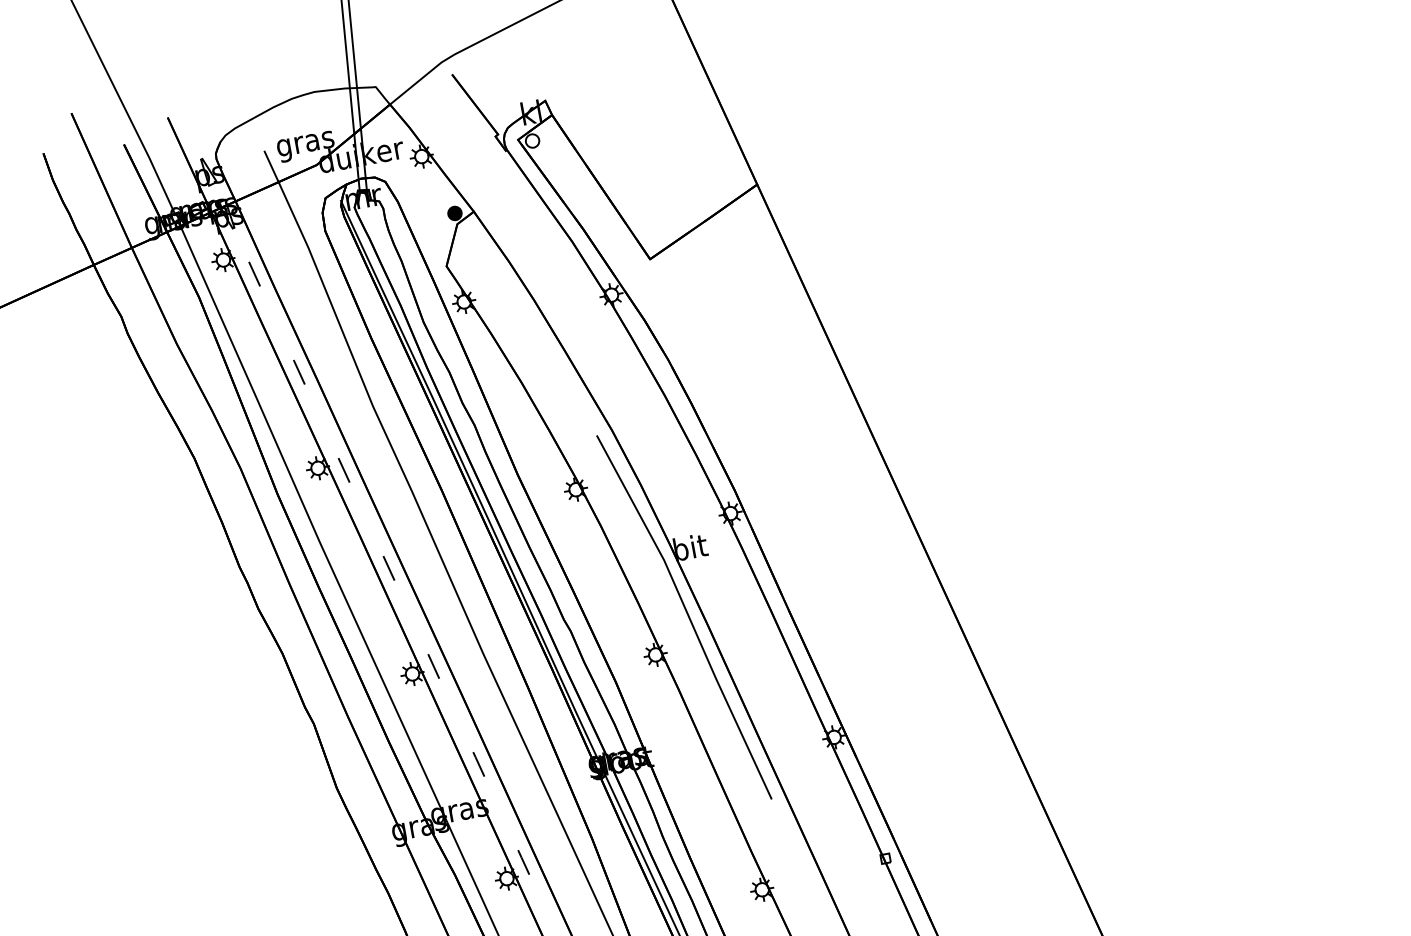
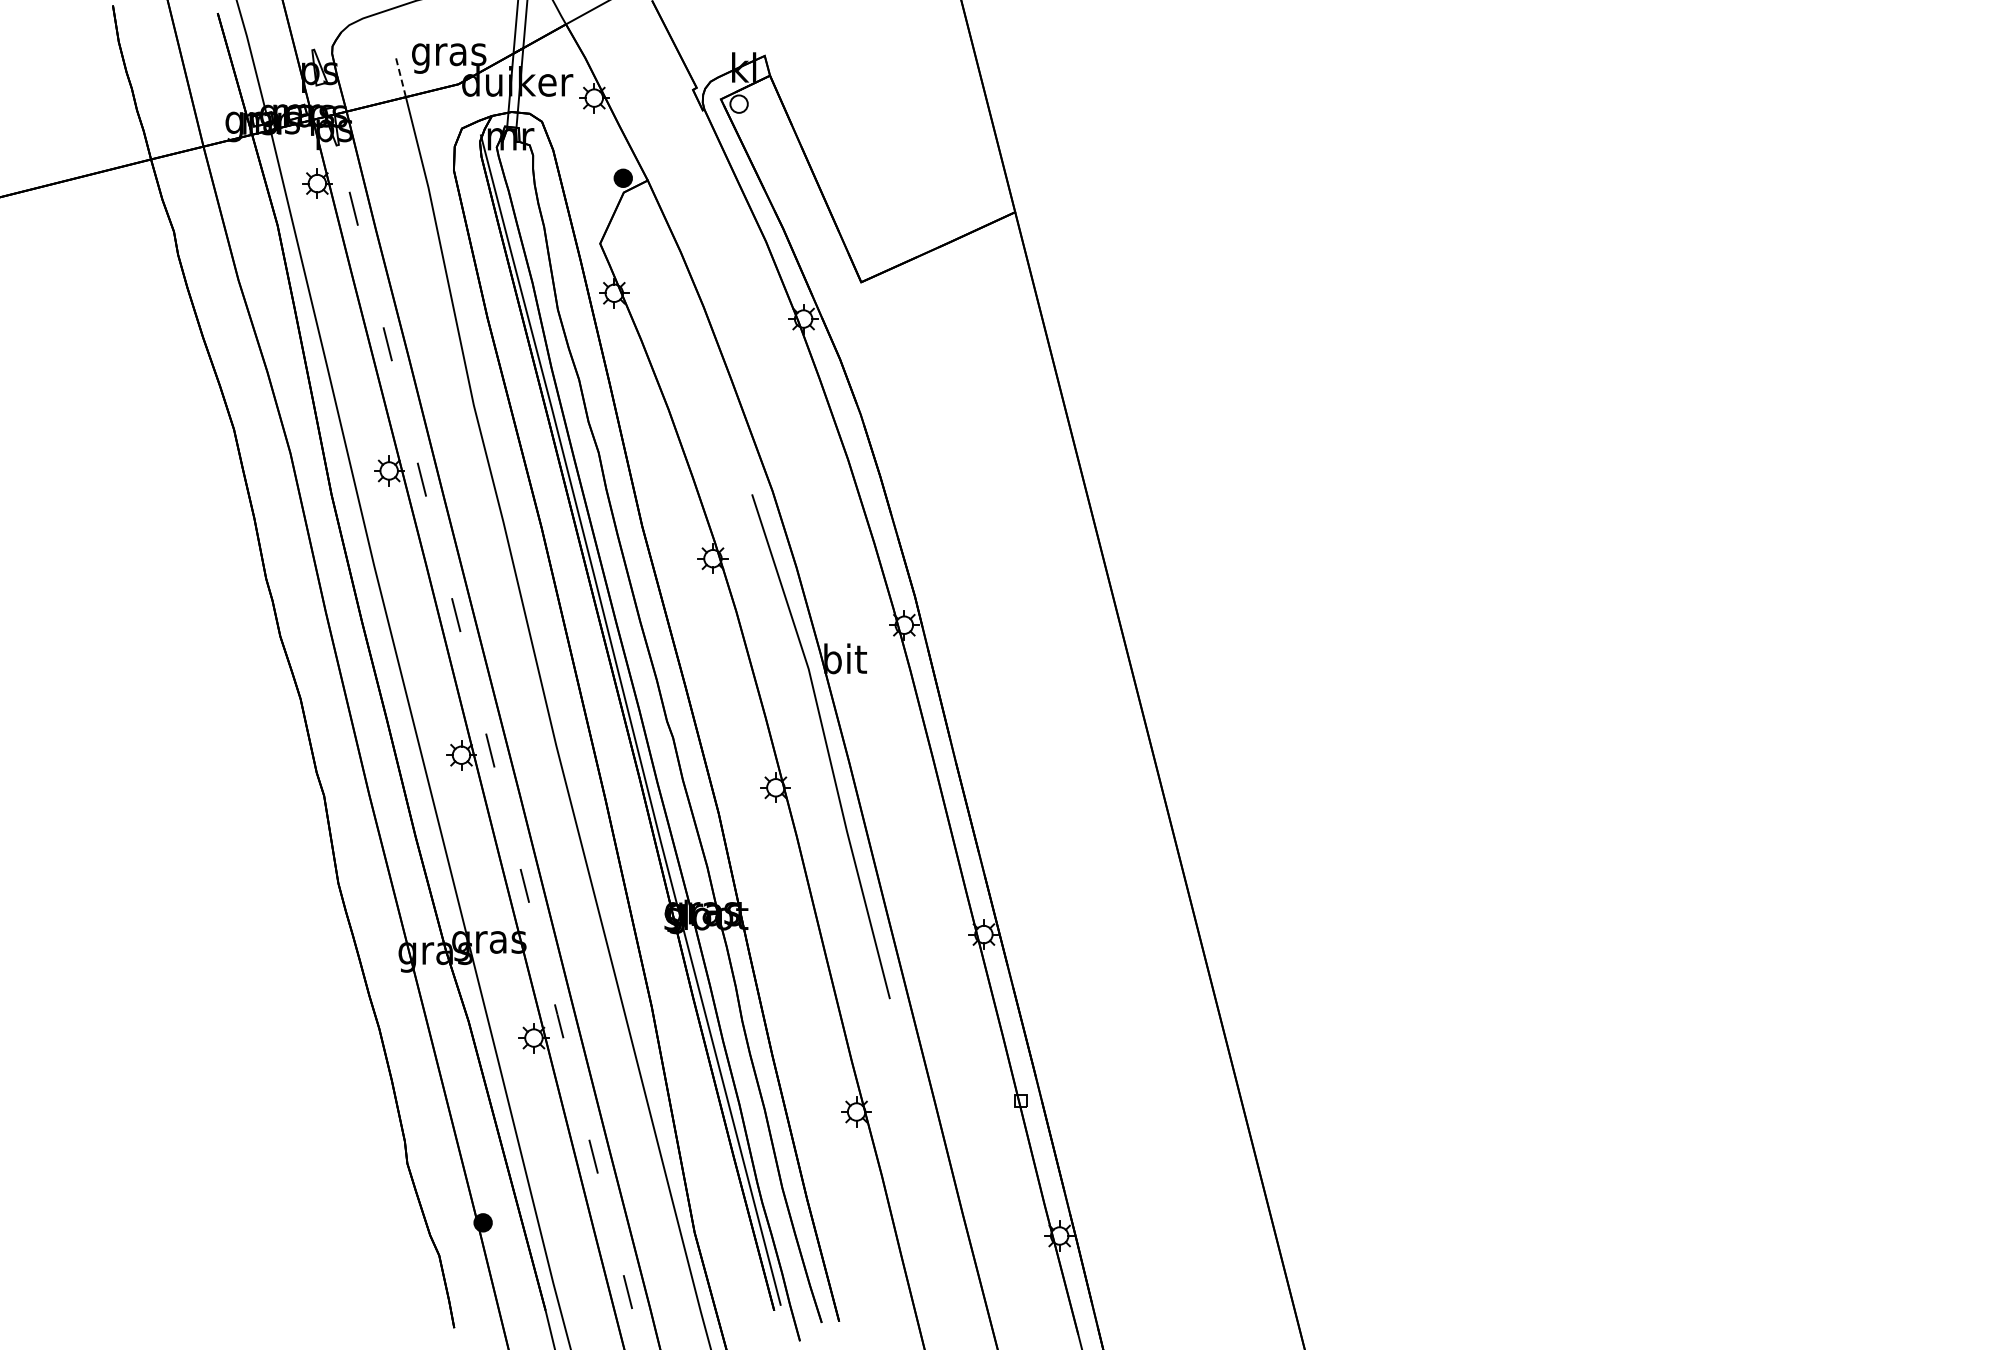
line: (271, 167) -> (400, 76), solid -> dashed

